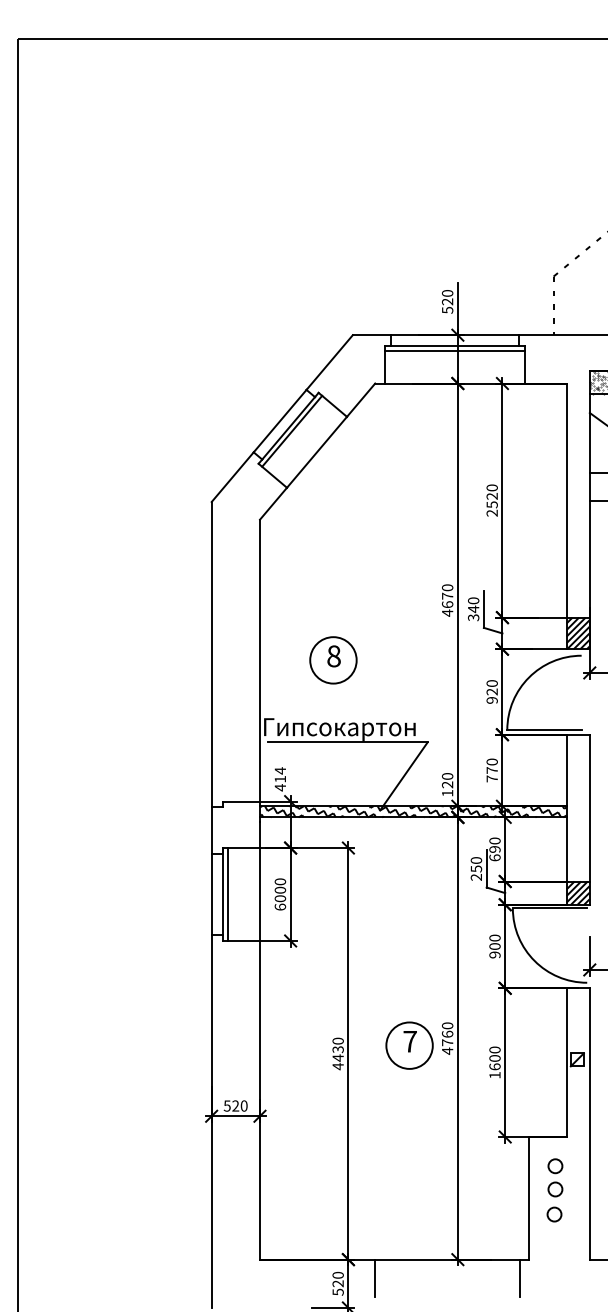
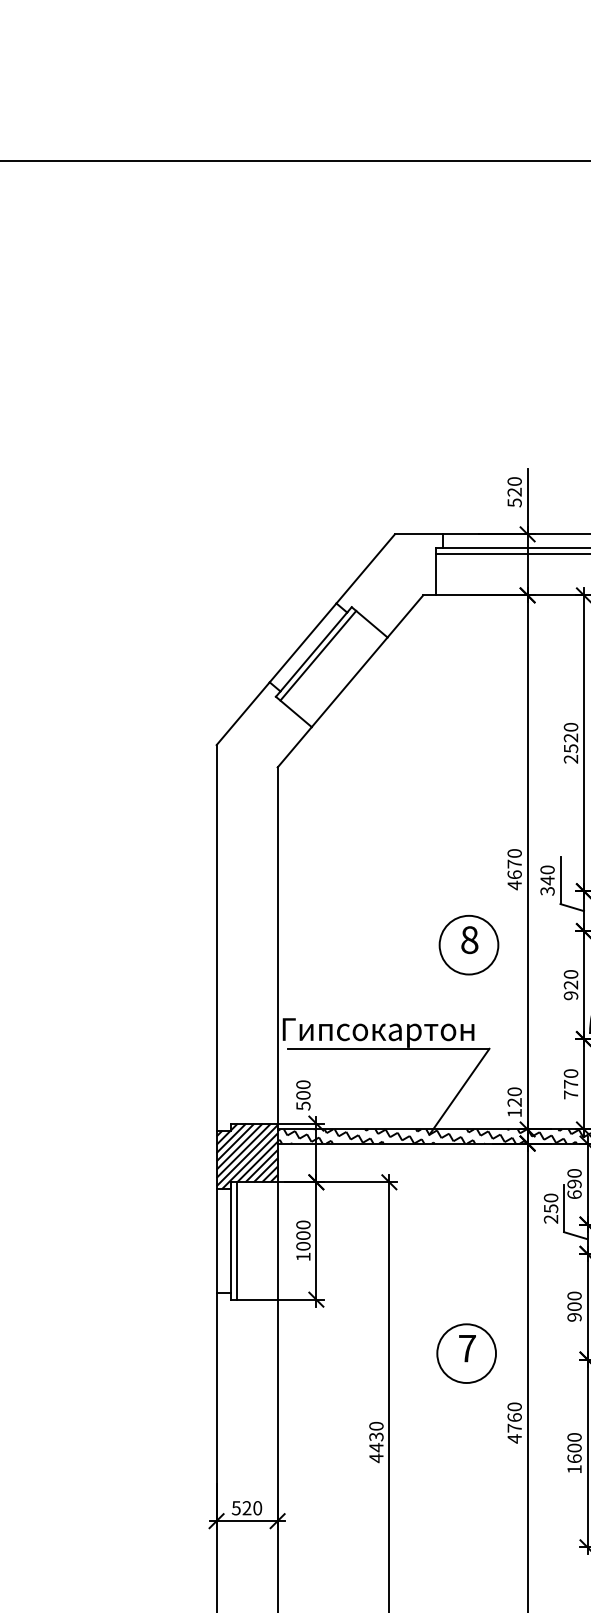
part: (333, 660) -> (469, 945), moved
text: (280, 779) -> (303, 1095), 414 -> 500
hatch: (235, 827) -> (246, 1156), added
text: (280, 906) -> (303, 1256), 6000 -> 1000
part: (409, 1045) -> (466, 1353), moved

